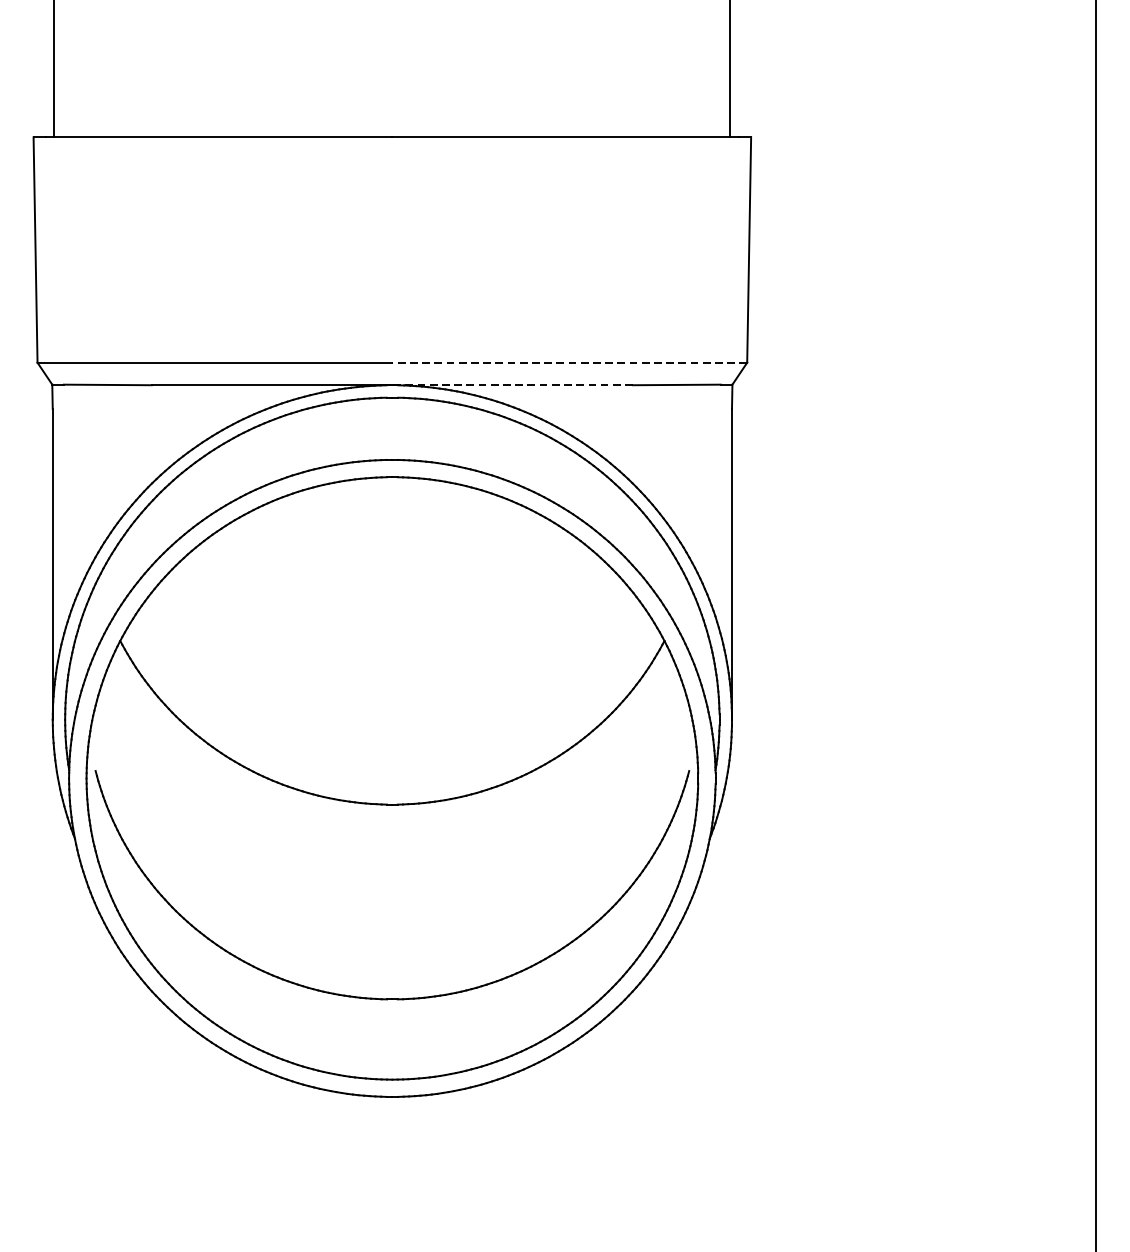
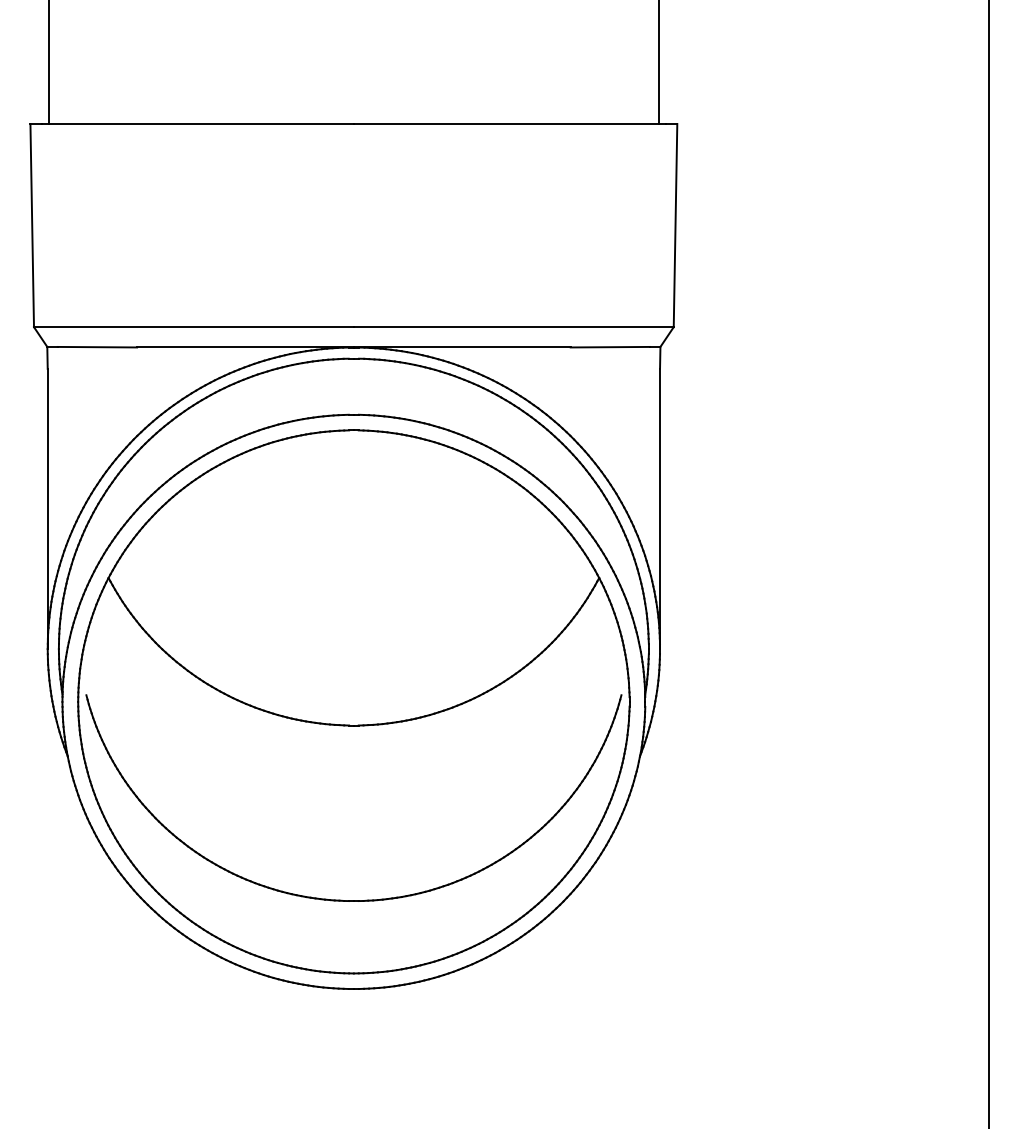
line: (569, 363) -> (513, 327), dashed -> solid
line: (511, 385) -> (461, 347), dashed -> solid

